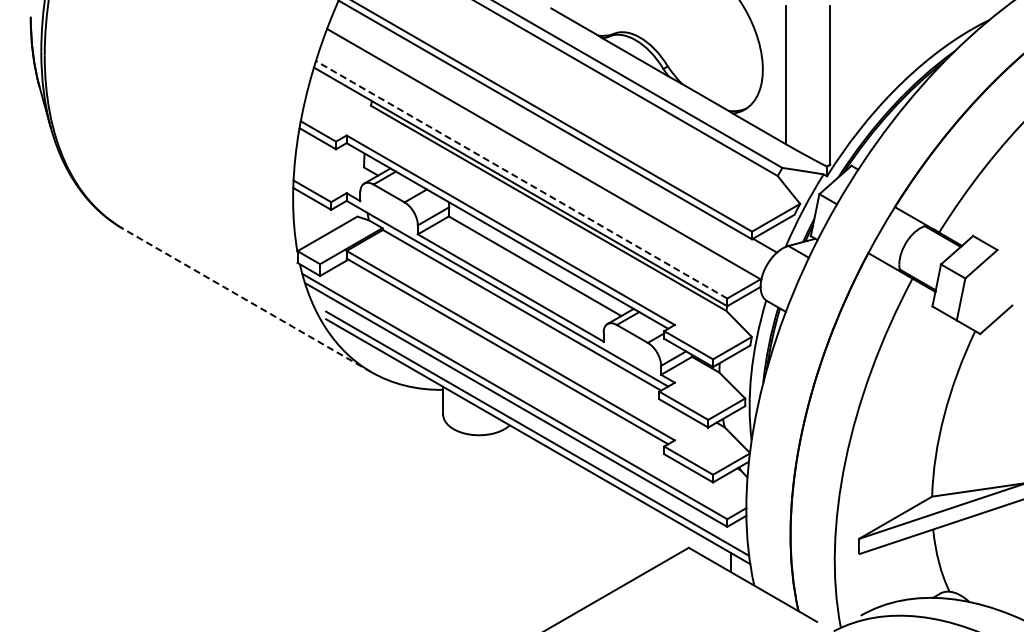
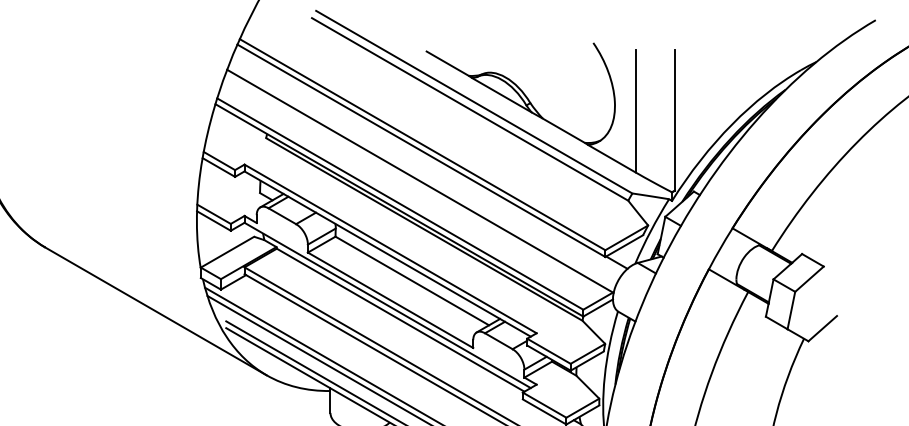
line: (521, 179) -> (400, 203), dashed -> solid
line: (246, 300) -> (155, 311), dashed -> solid

